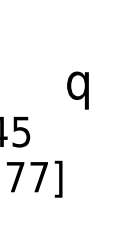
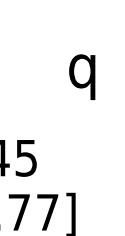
text: (77, 90) -> (81, 77), moved

